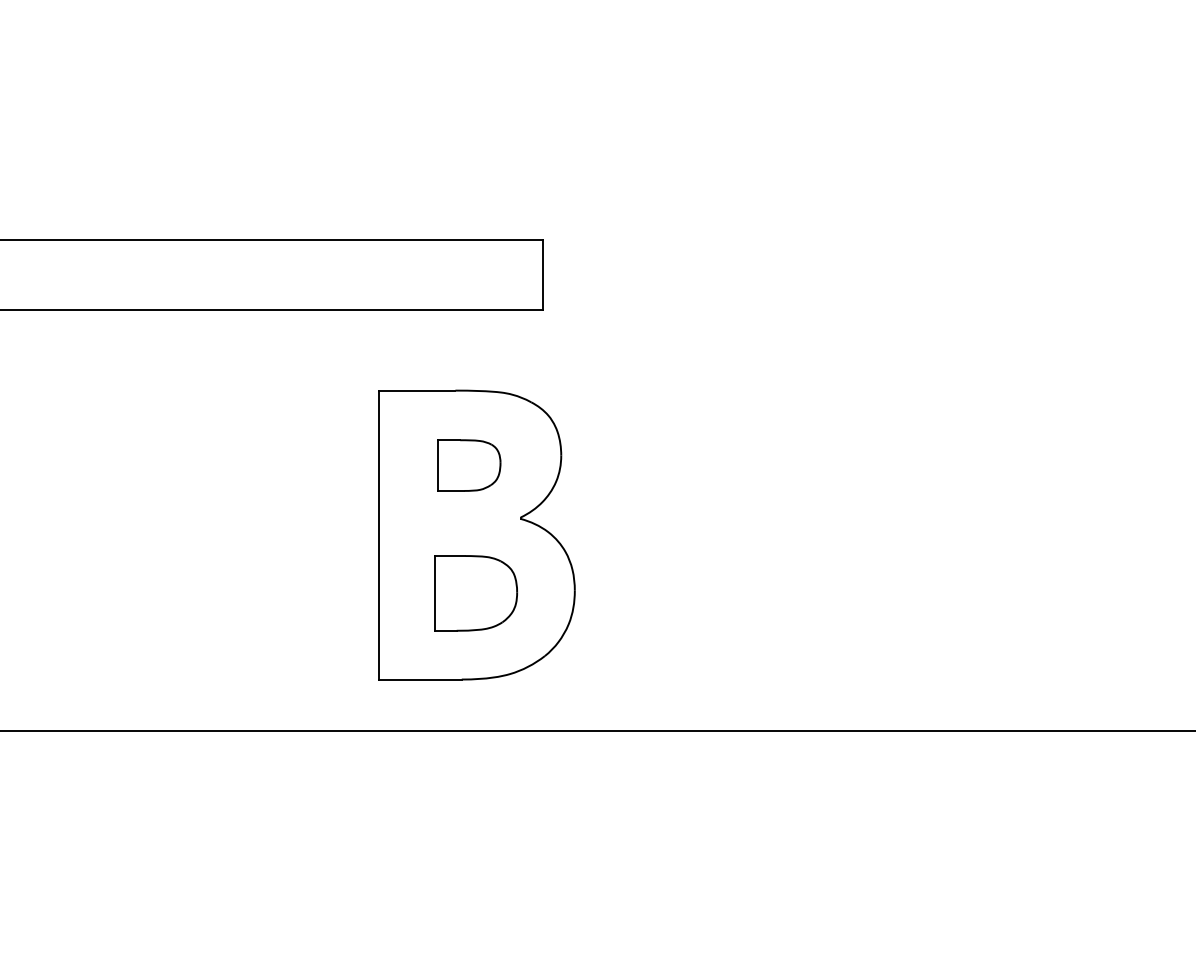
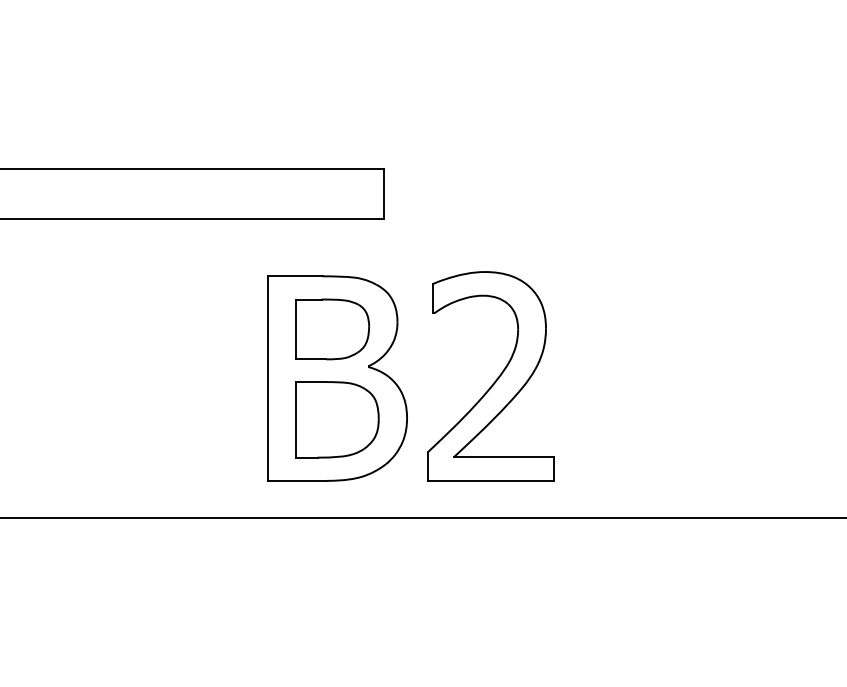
part: (469, 465) -> (332, 329), size x1.67
part: (700, 536) -> (496, 379), added
part: (475, 593) -> (336, 419), size x1.43

